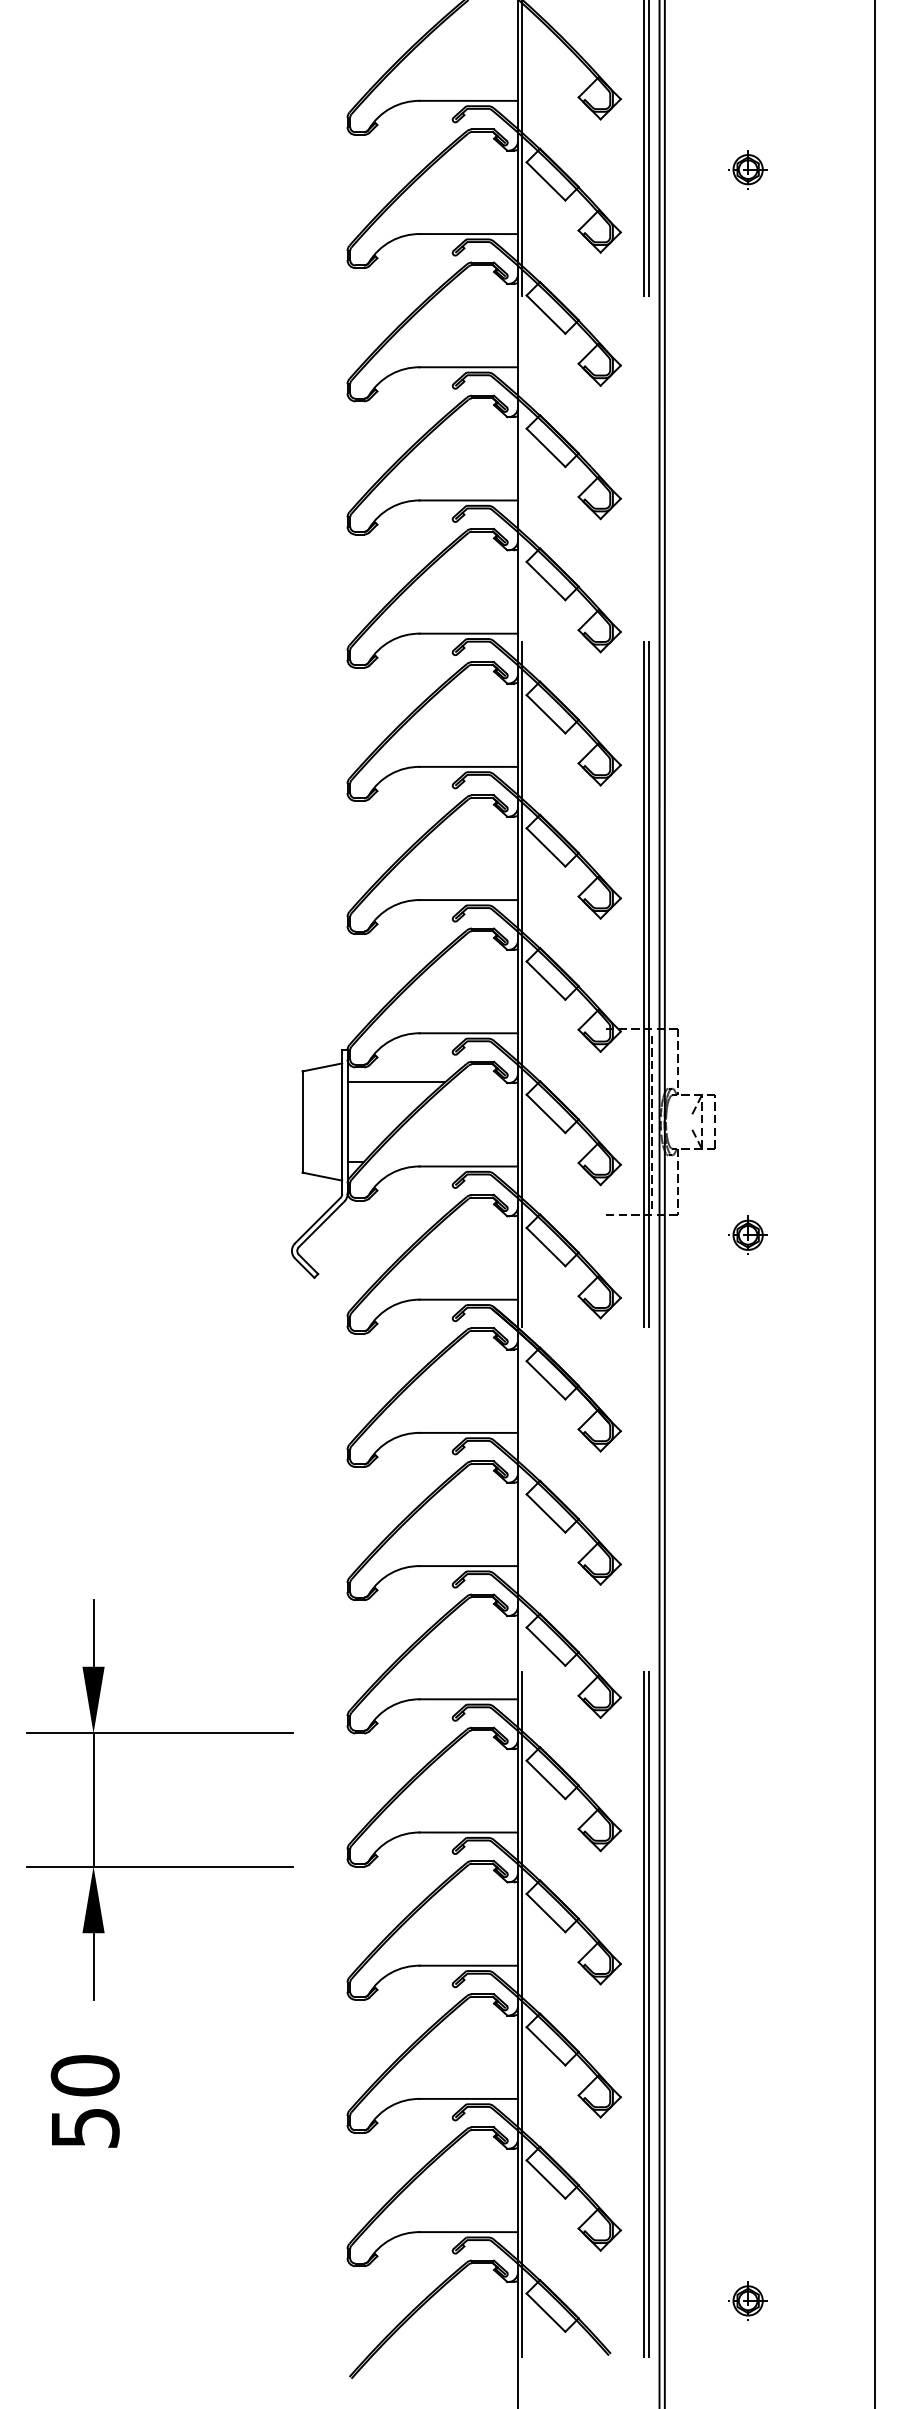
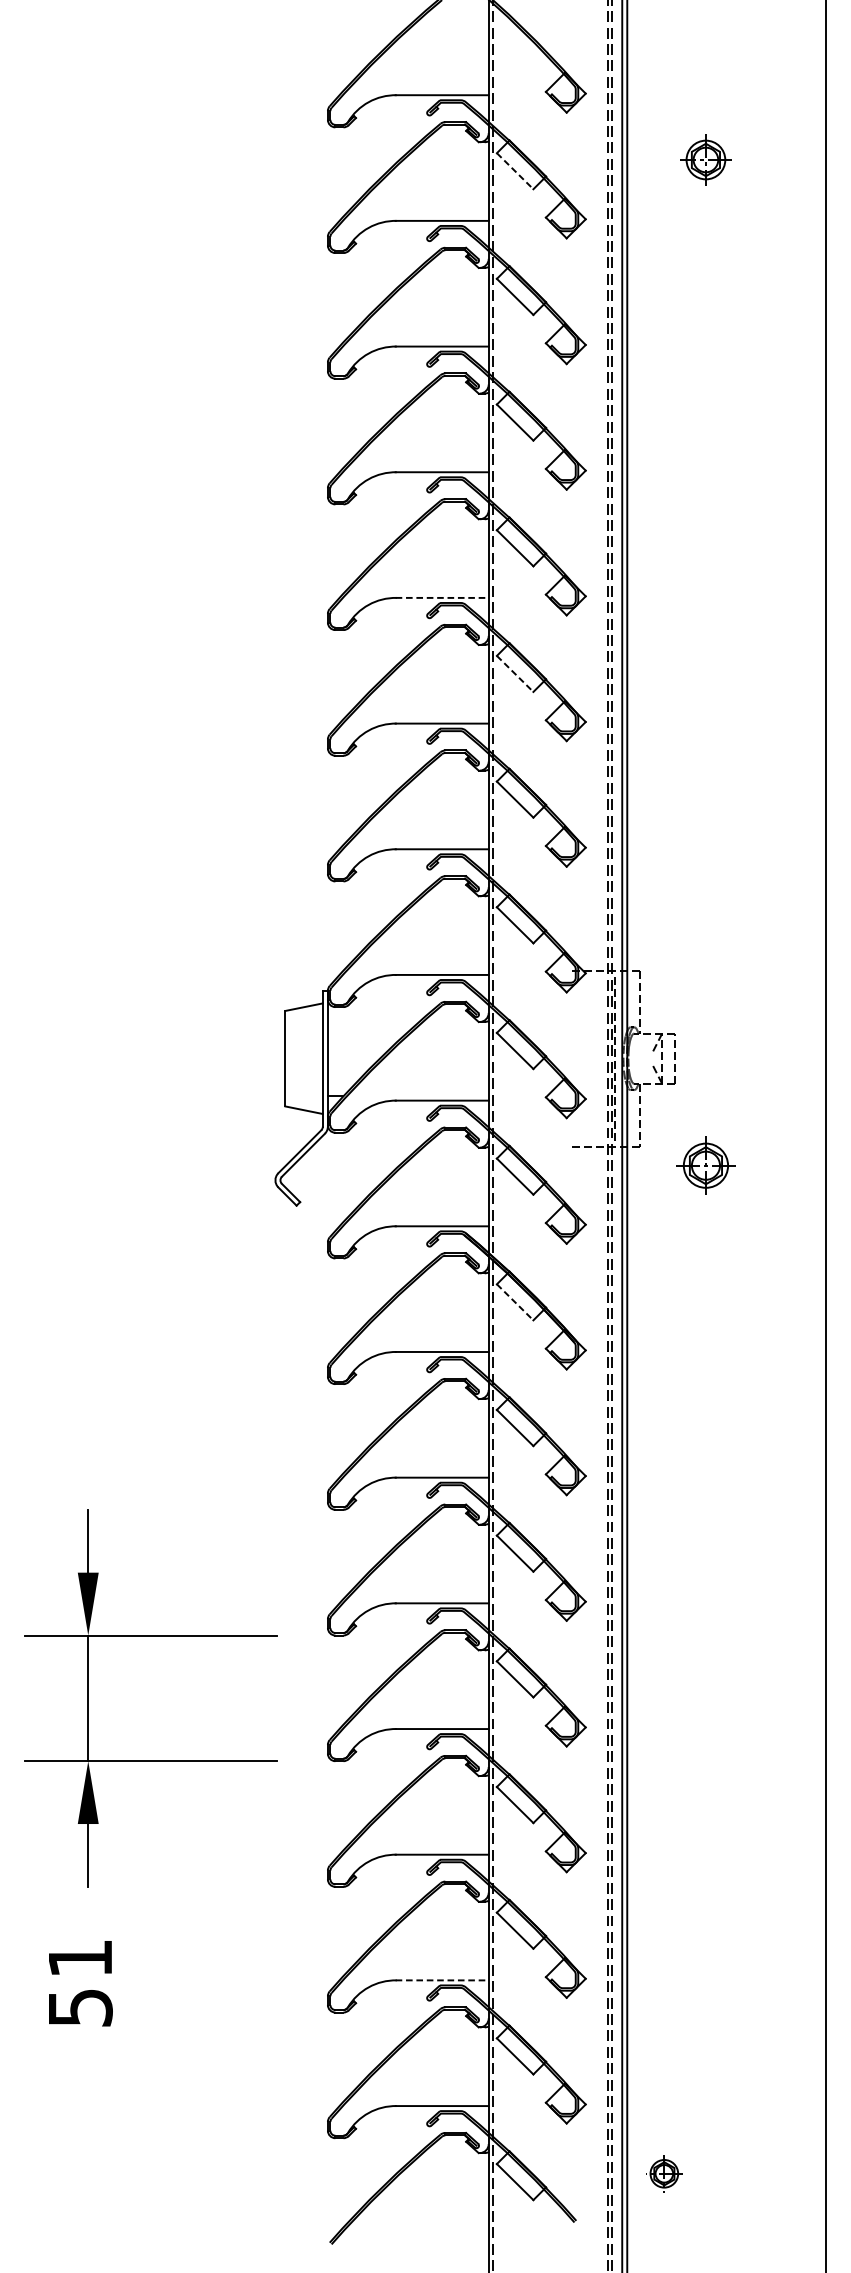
part: (747, 169) -> (705, 159), size x1.4
line: (546, 181) -> (515, 171), solid -> dashed
line: (469, 633) -> (442, 597), solid -> dashed
line: (546, 714) -> (515, 674), solid -> dashed
line: (396, 1082) -> (374, 1021), removed
part: (747, 1234) -> (705, 1164), size x1.6
line: (546, 1380) -> (515, 1302), solid -> dashed
text: (84, 2075) -> (79, 1958), 50 -> 51
line: (469, 2098) -> (442, 1979), solid -> dashed
part: (747, 2300) -> (663, 2173), moved

